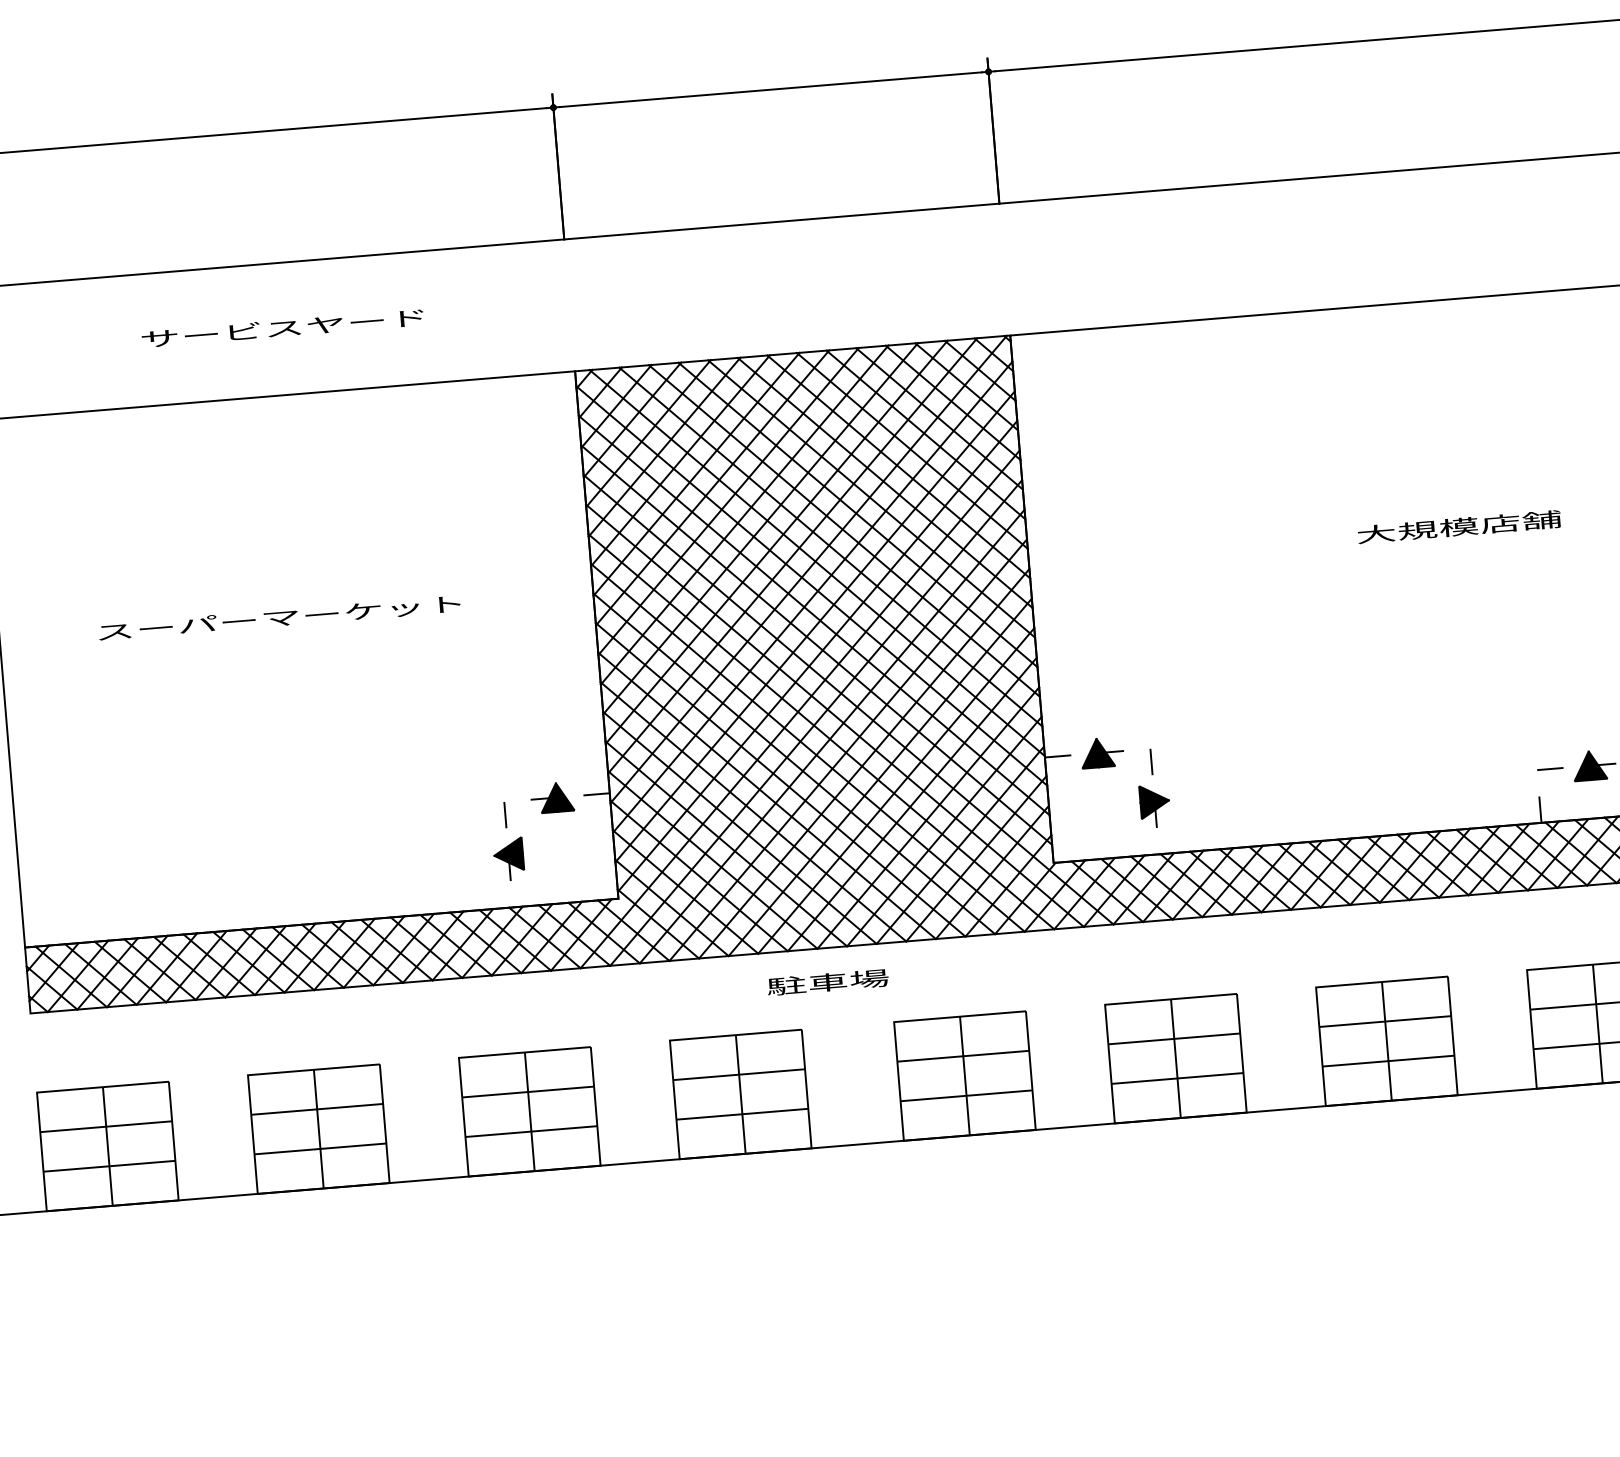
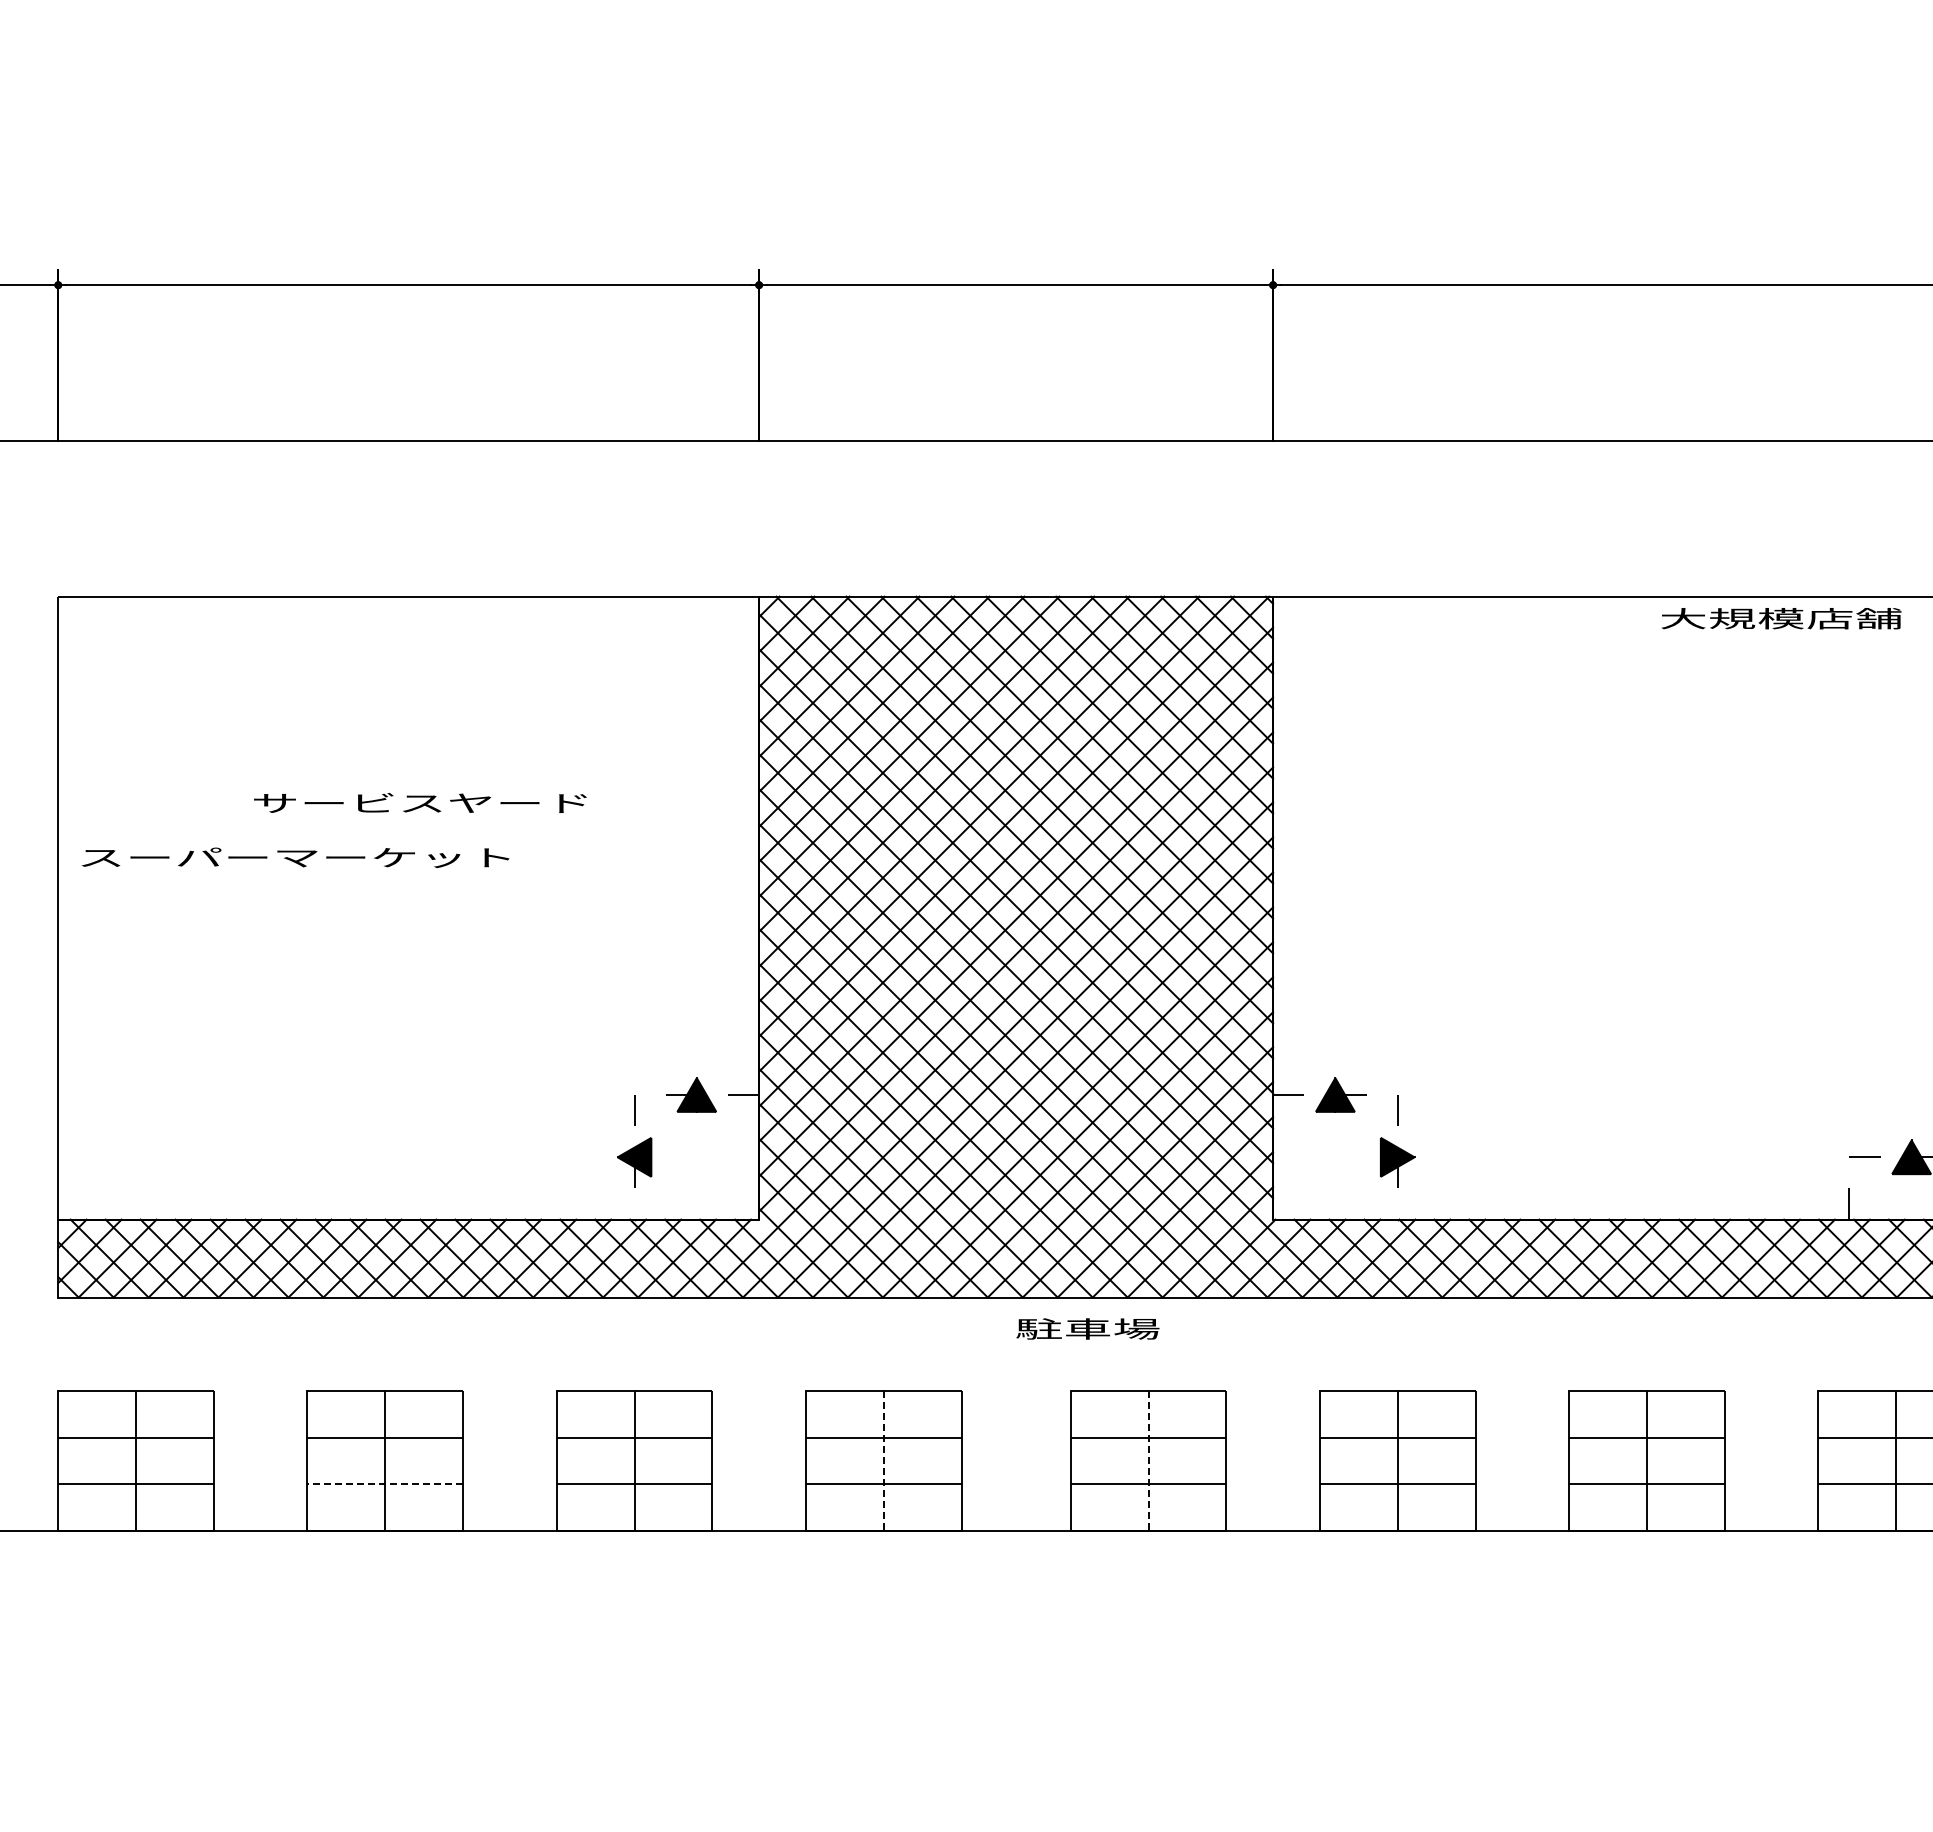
text: (282, 327) -> (420, 802), moved
text: (1459, 526) -> (1781, 618), moved
text: (279, 617) -> (295, 857), moved
text: (827, 982) -> (1087, 1328), moved
line: (964, 1076) -> (1148, 1461), solid -> dashed
line: (740, 1094) -> (883, 1461), solid -> dashed
line: (320, 1149) -> (385, 1484), solid -> dashed

